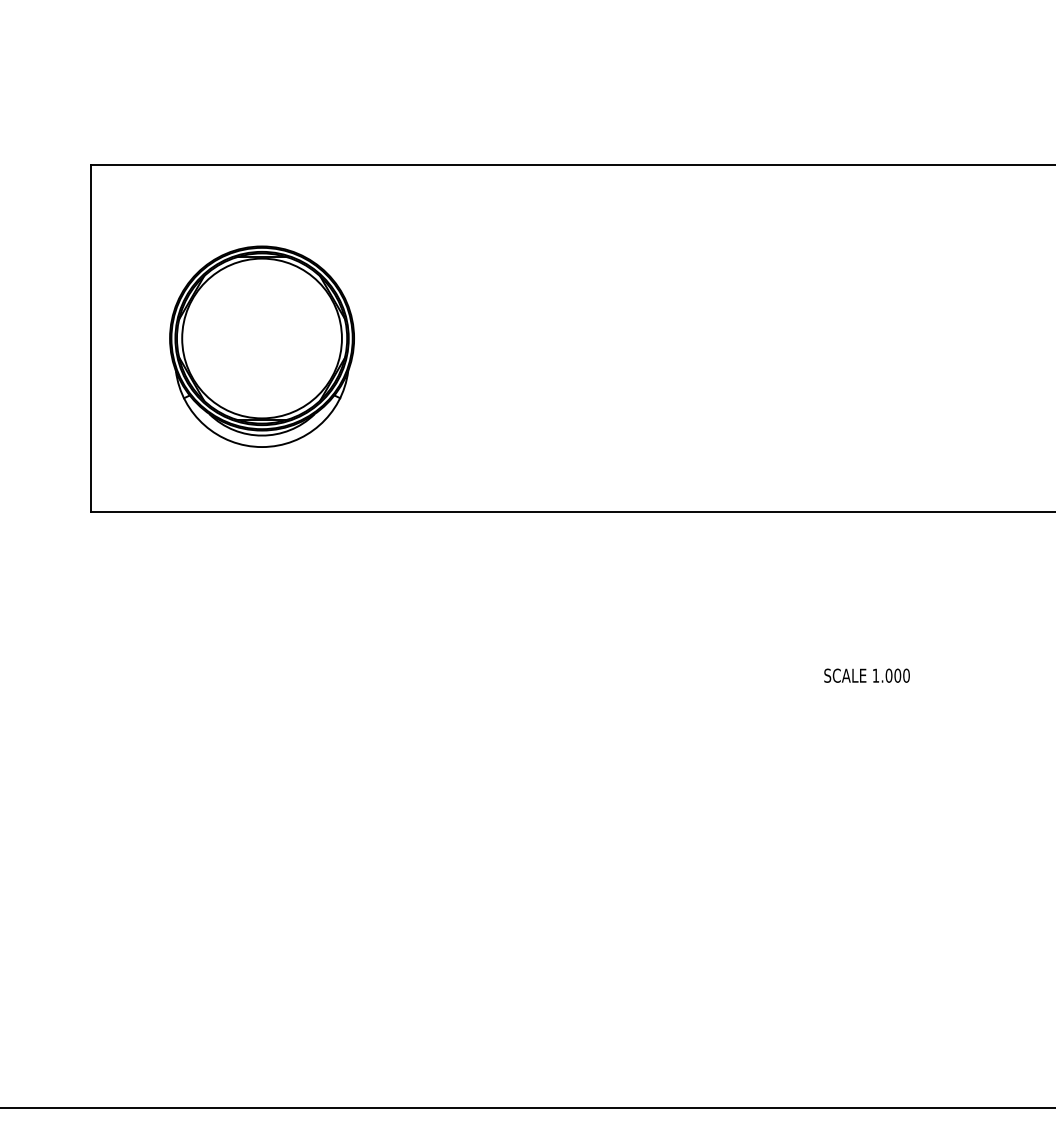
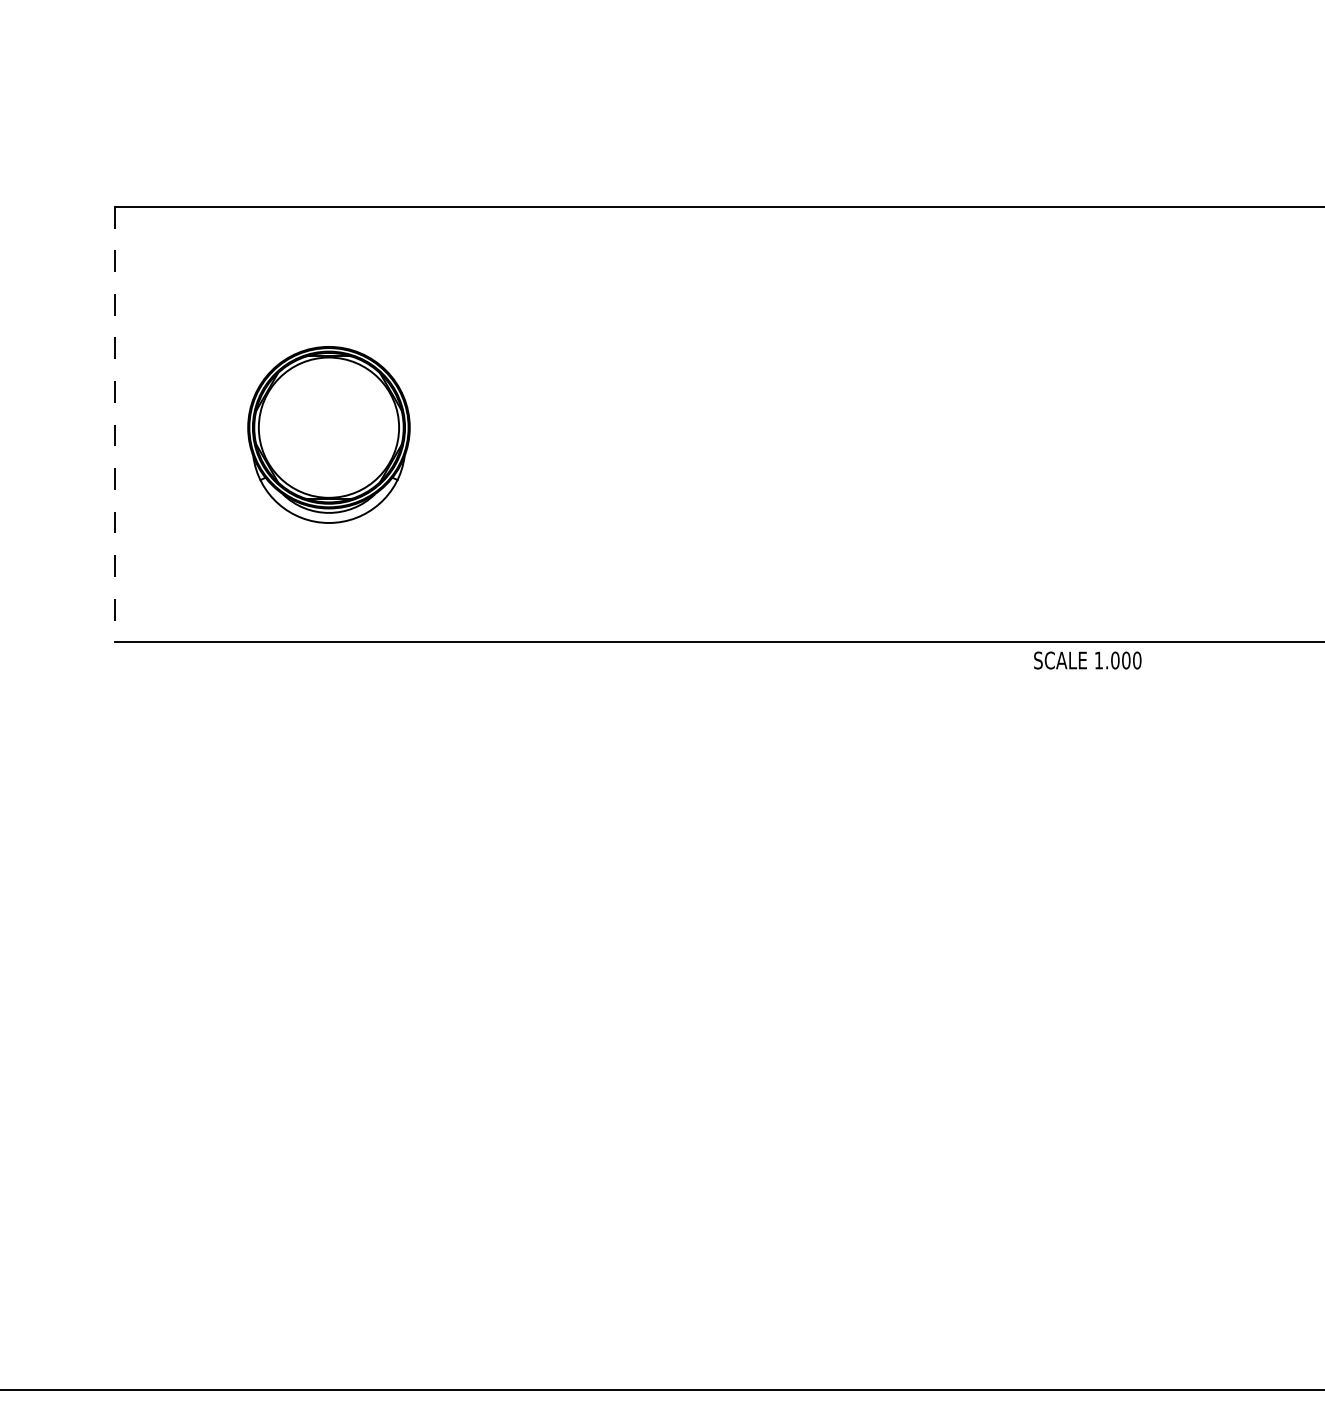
line: (91, 338) -> (114, 424), solid -> dashed
part: (261, 346) -> (328, 434), size x0.7
text: (866, 675) -> (1087, 660), moved

